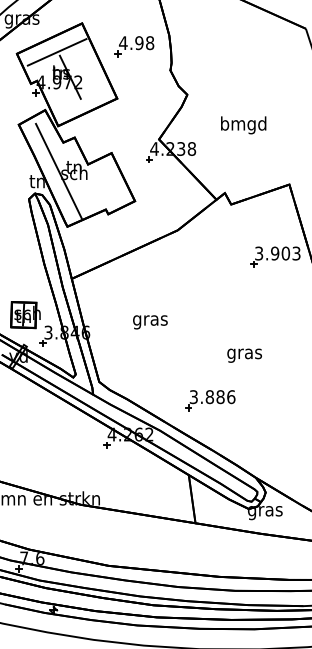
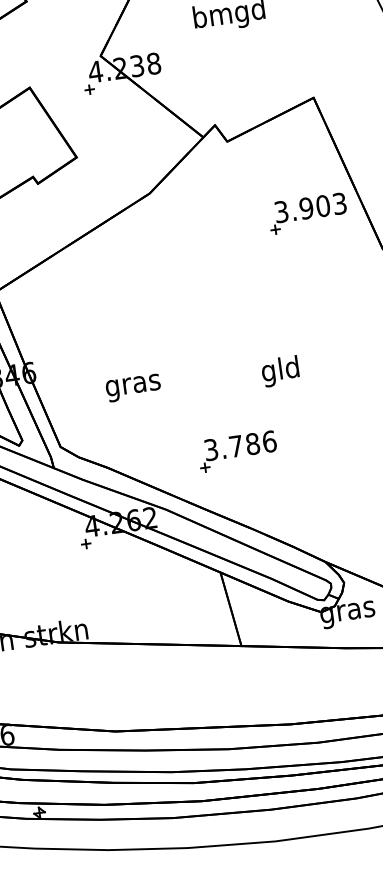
text: (150, 322) -> (133, 388), moved
text: (244, 353) -> (280, 370), gras -> gld
text: (209, 397) -> (235, 447), 3.886 -> 3.786

